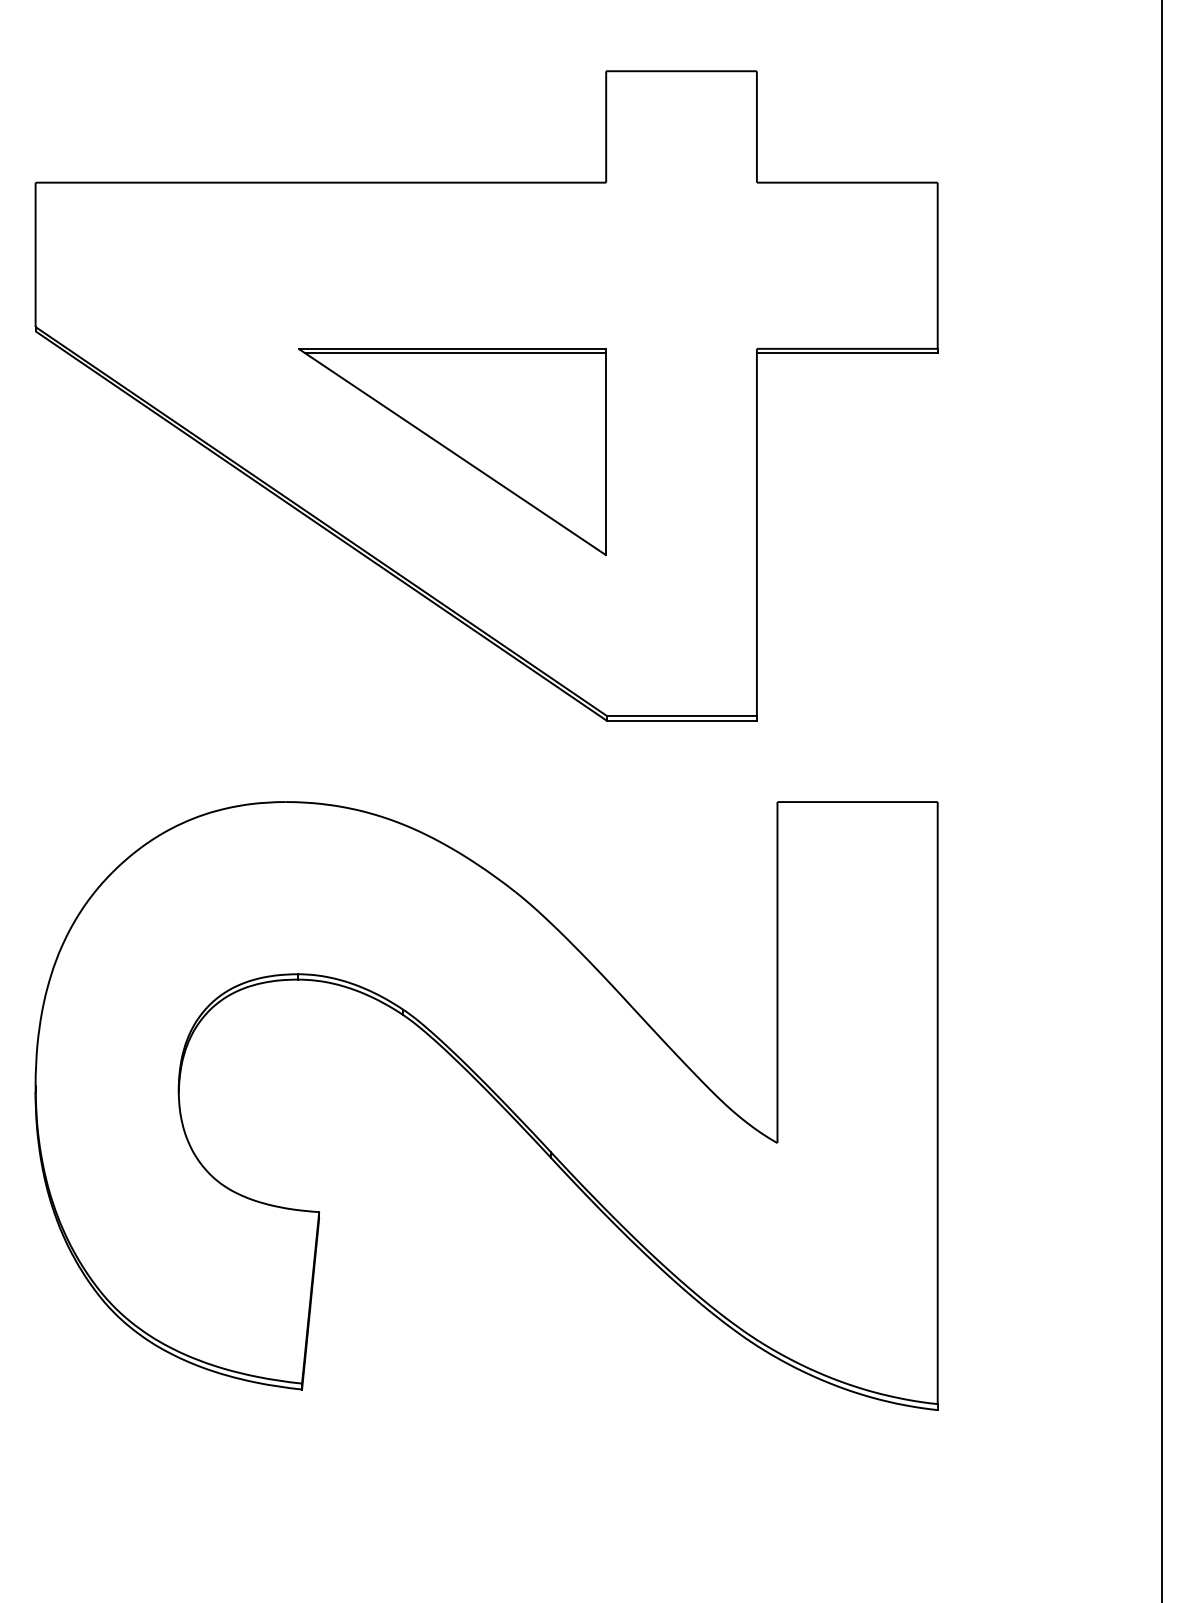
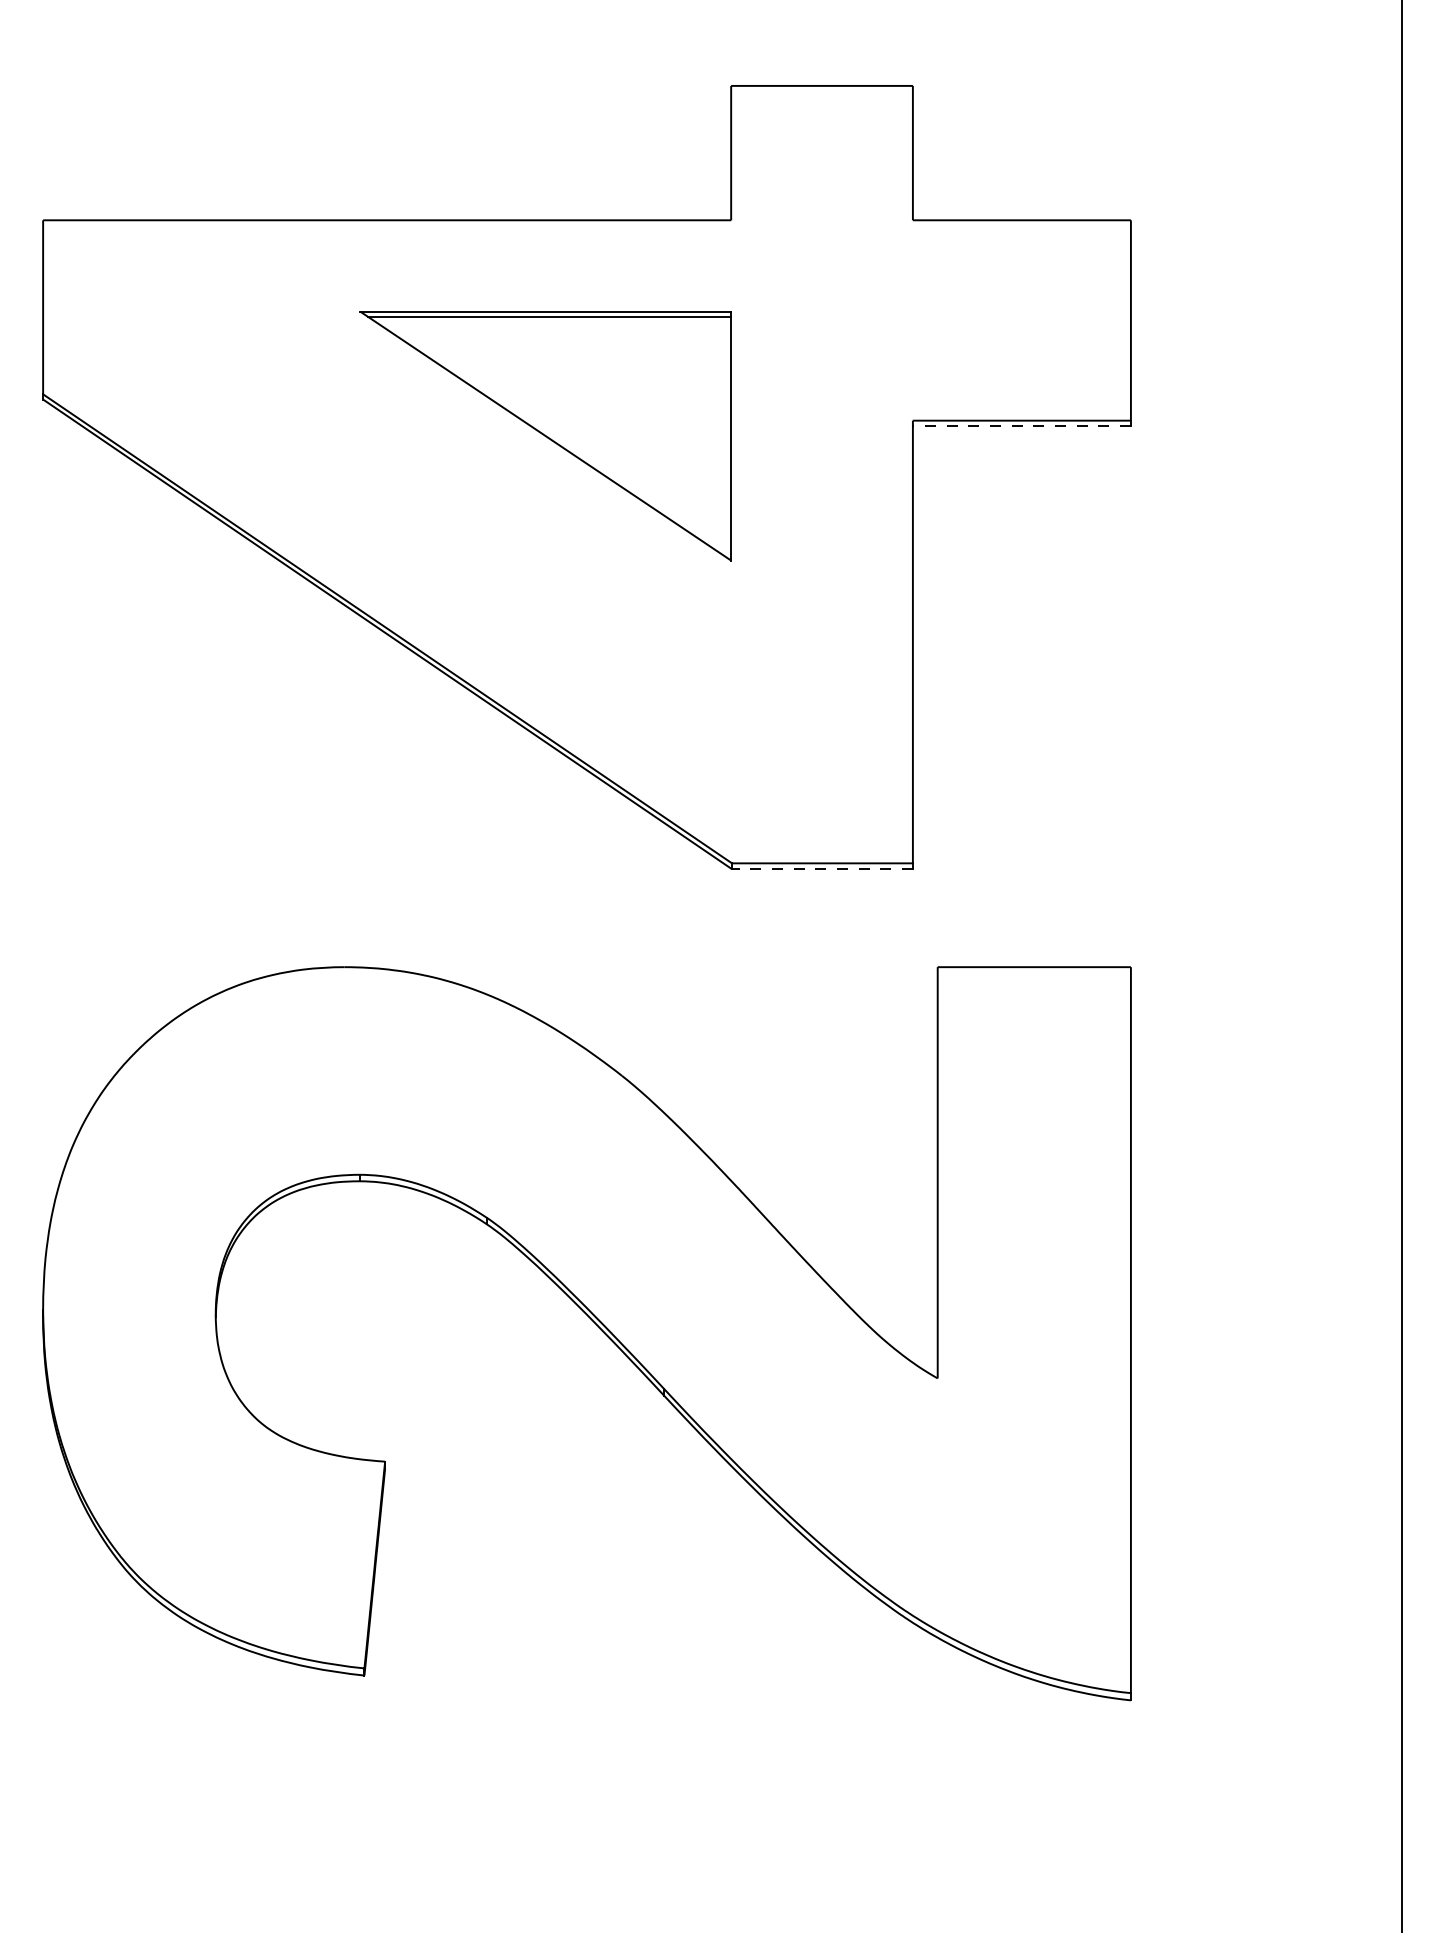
line: (846, 352) -> (1021, 425), solid -> dashed
part: (452, 452) -> (545, 436), moved
line: (681, 721) -> (821, 869), solid -> dashed

